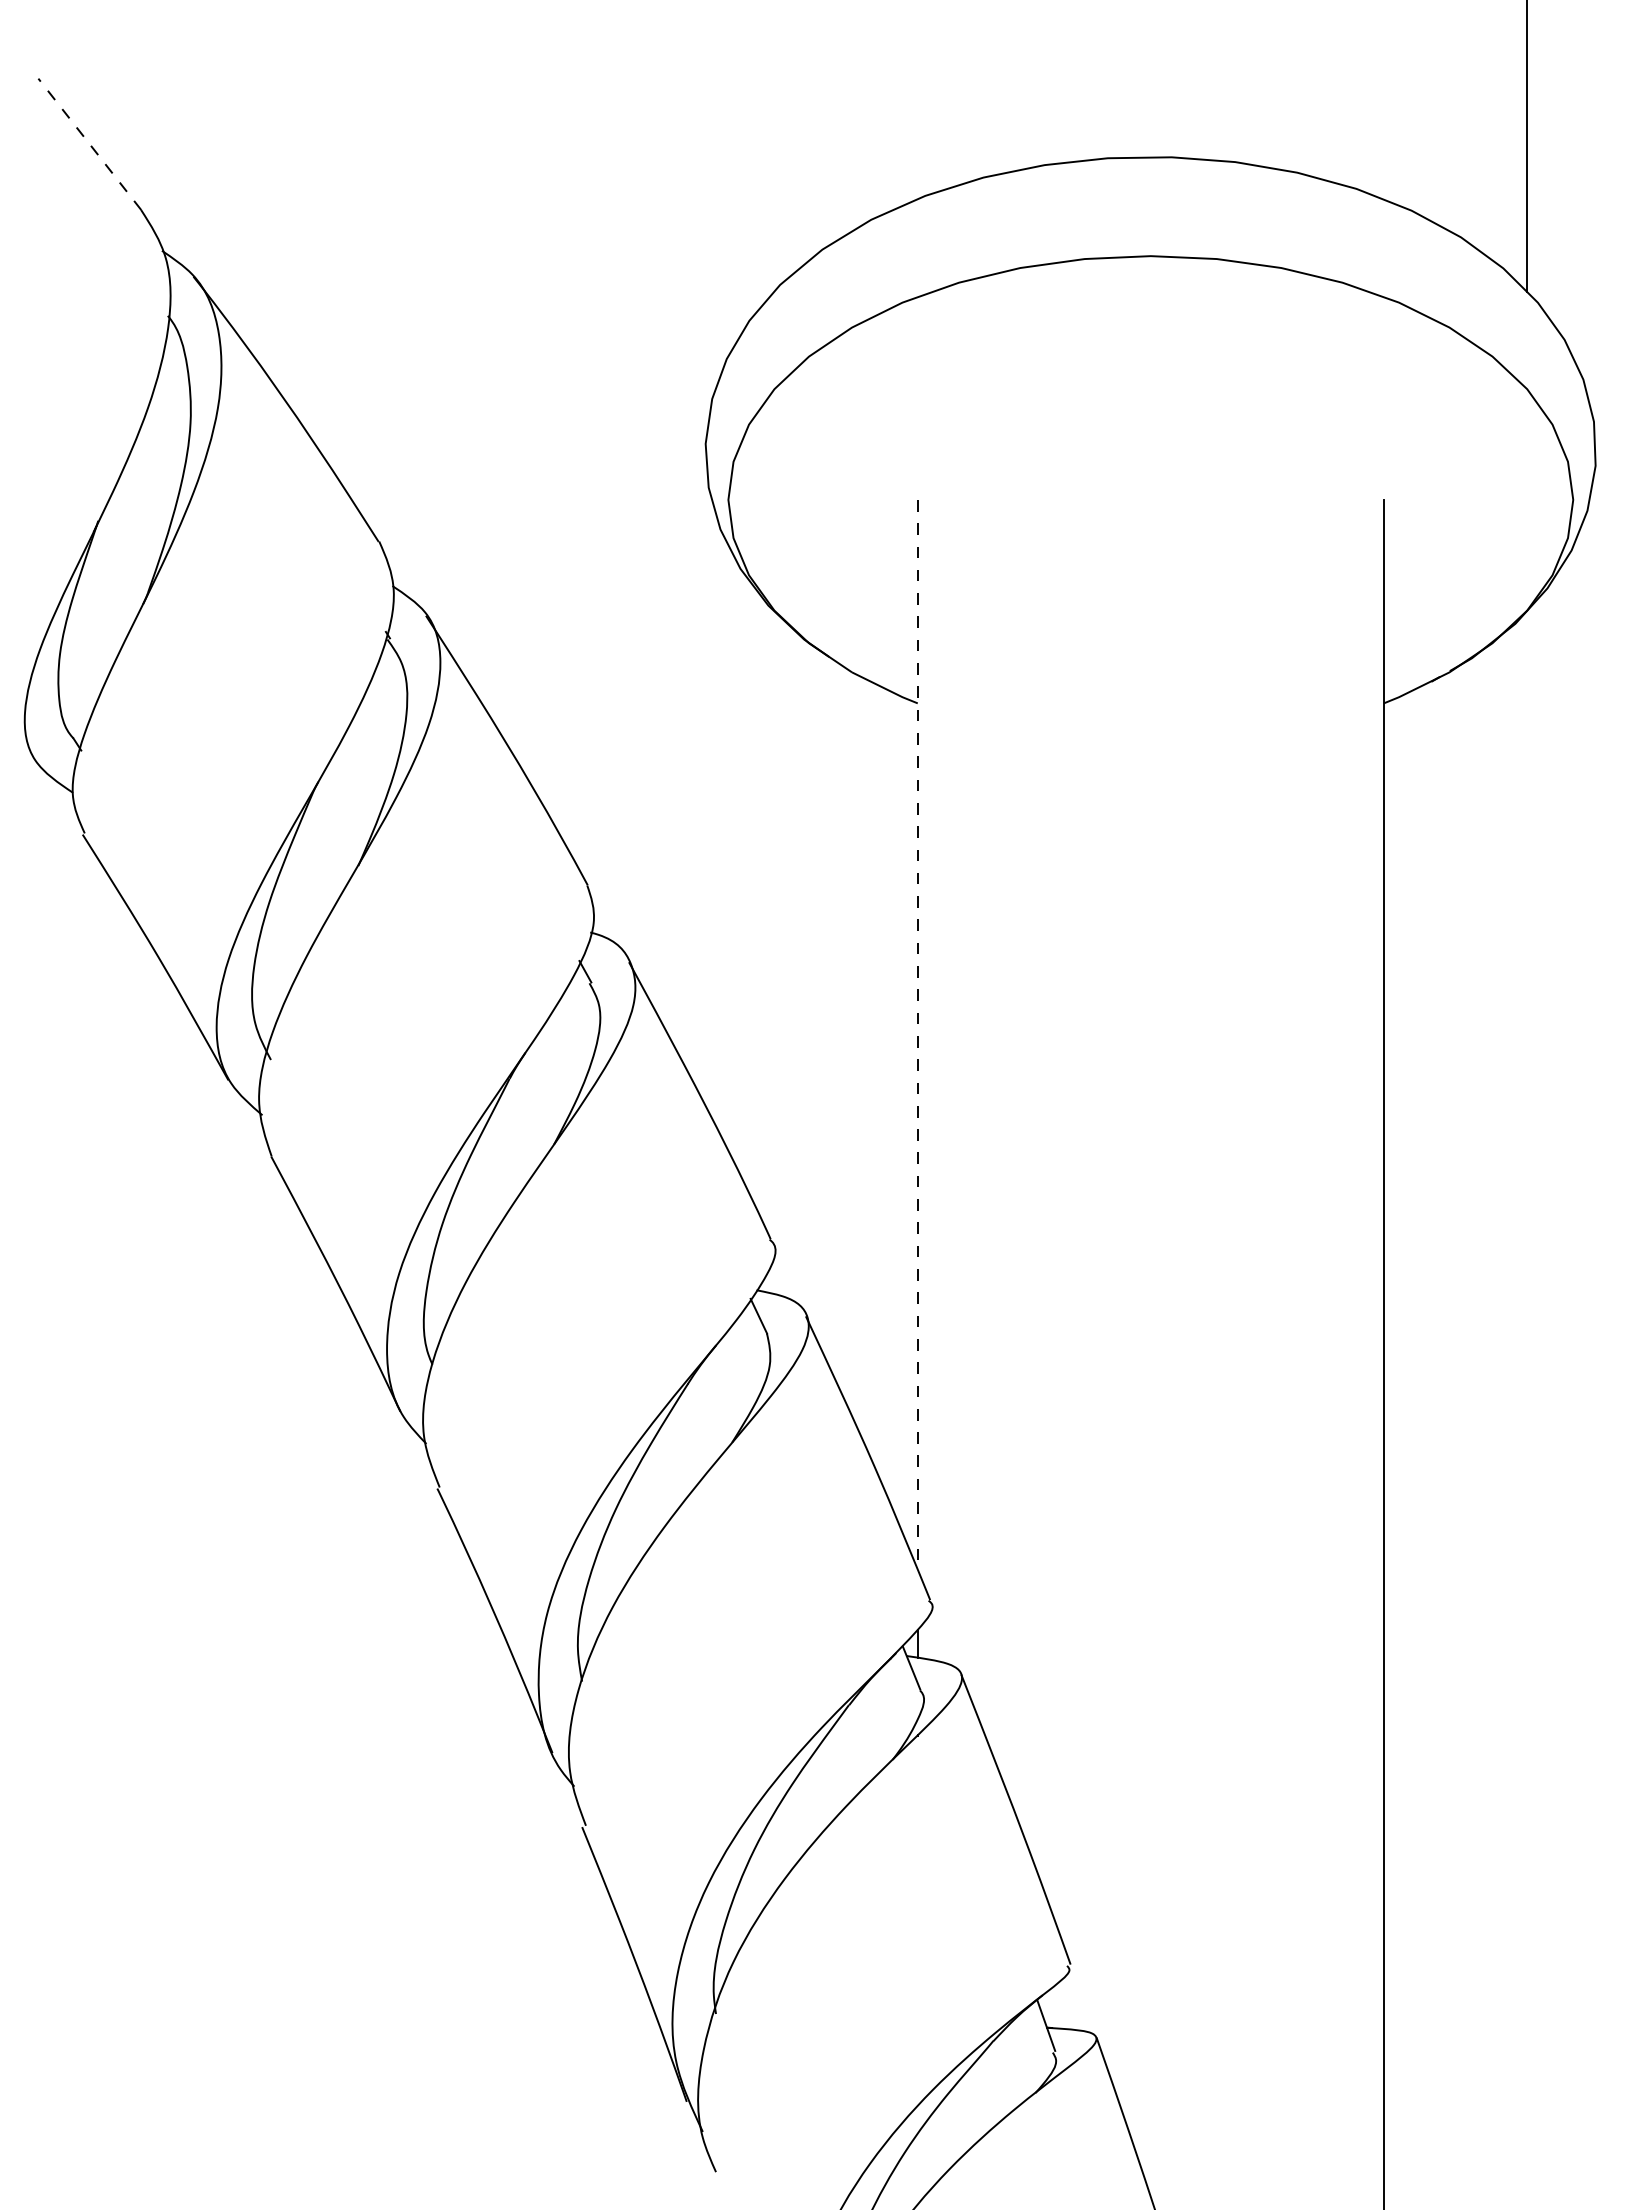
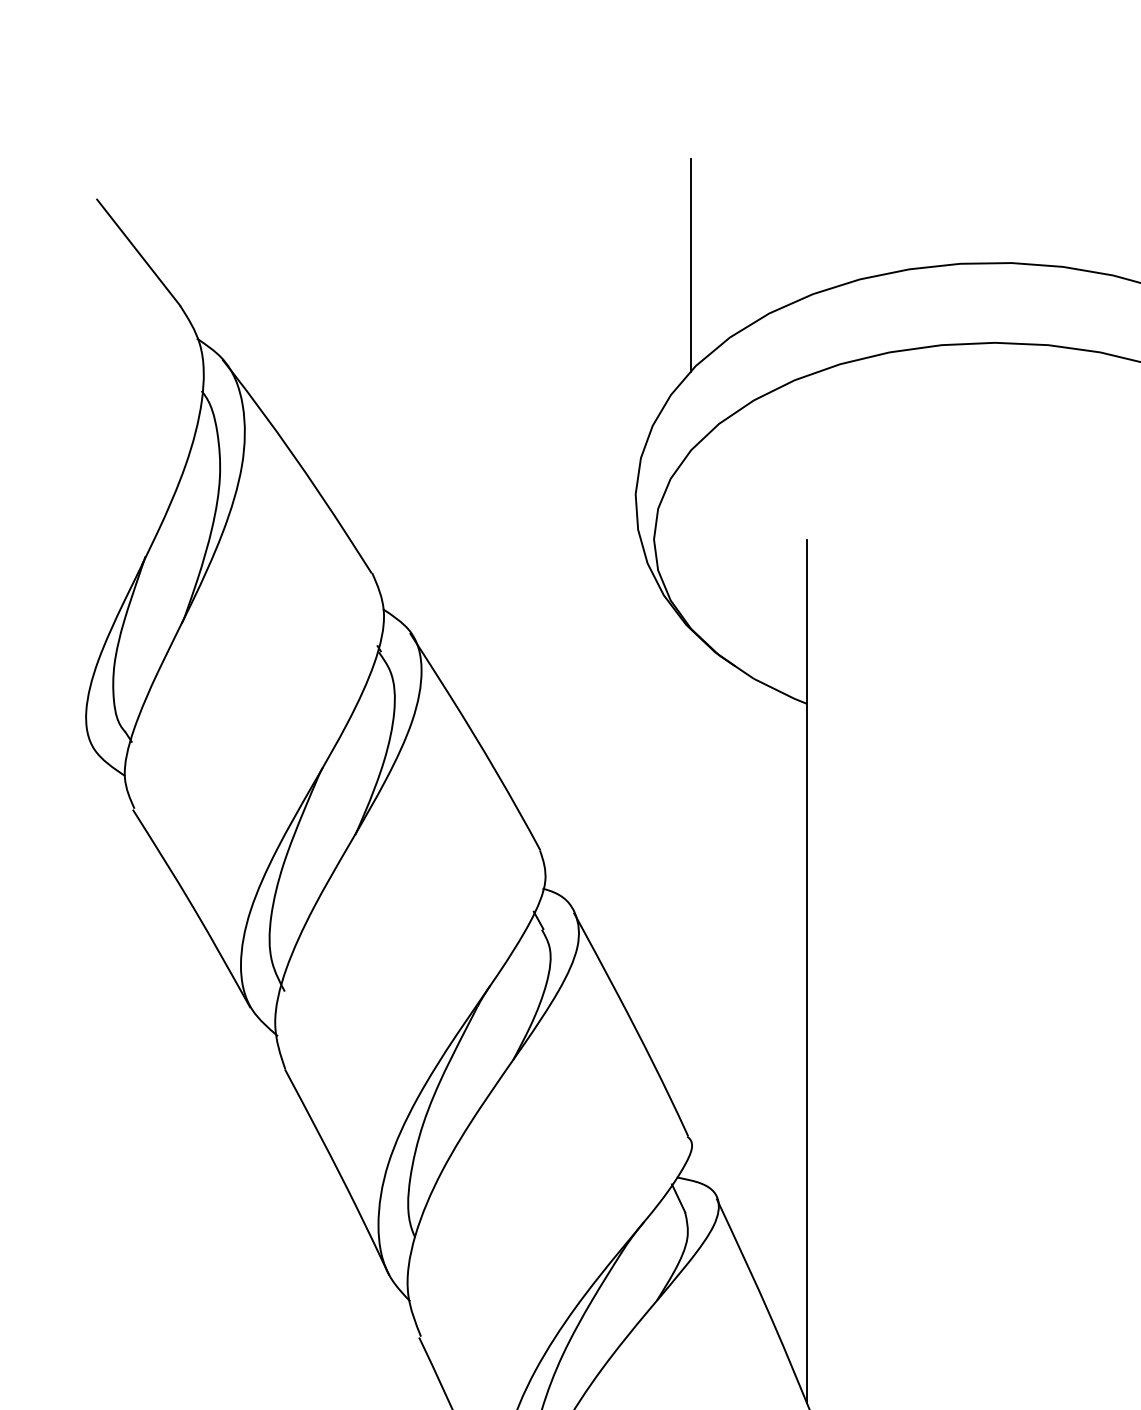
line: (89, 143) -> (138, 251), dashed -> solid
line: (774, 159) -> (691, 264), added
line: (917, 1035) -> (806, 971), dashed -> solid

